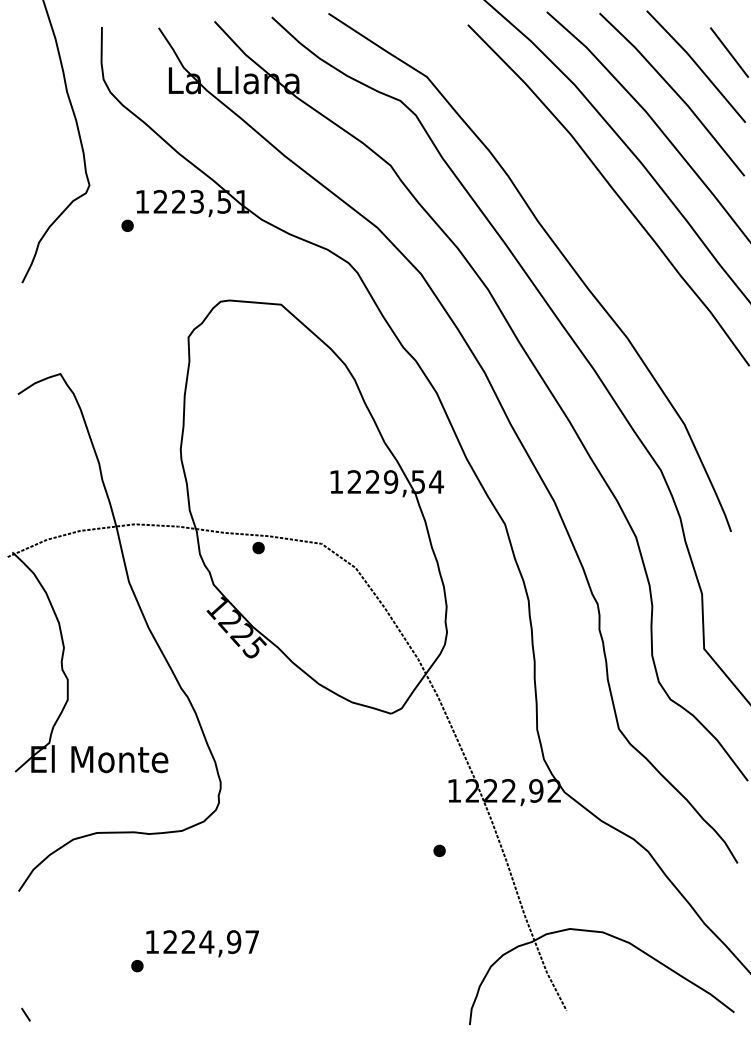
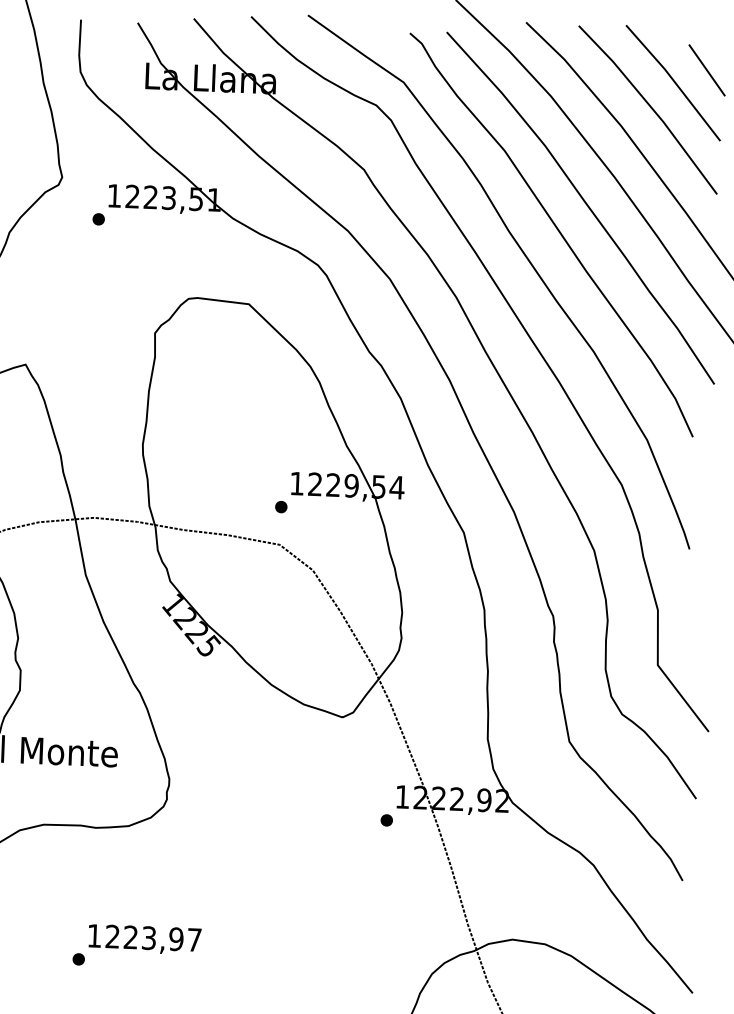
curve: (587, 220) -> (558, 232), added
part: (258, 548) -> (281, 507), moved
part: (439, 850) -> (386, 820), moved
text: (206, 942) -> (148, 938), 1224,97 -> 1223,97

